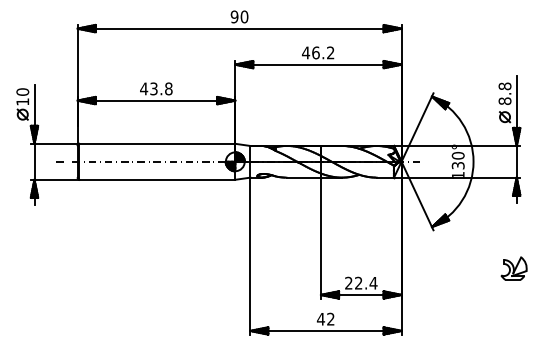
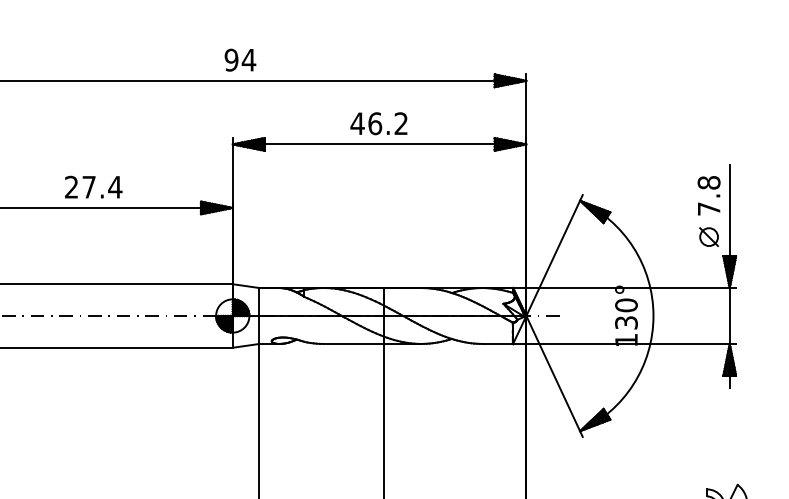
text: (244, 16) -> (248, 59), 90 -> 94
text: (156, 88) -> (93, 186), 43.8 -> 27.4
text: (504, 100) -> (708, 207), 8.8 -> 7.8

